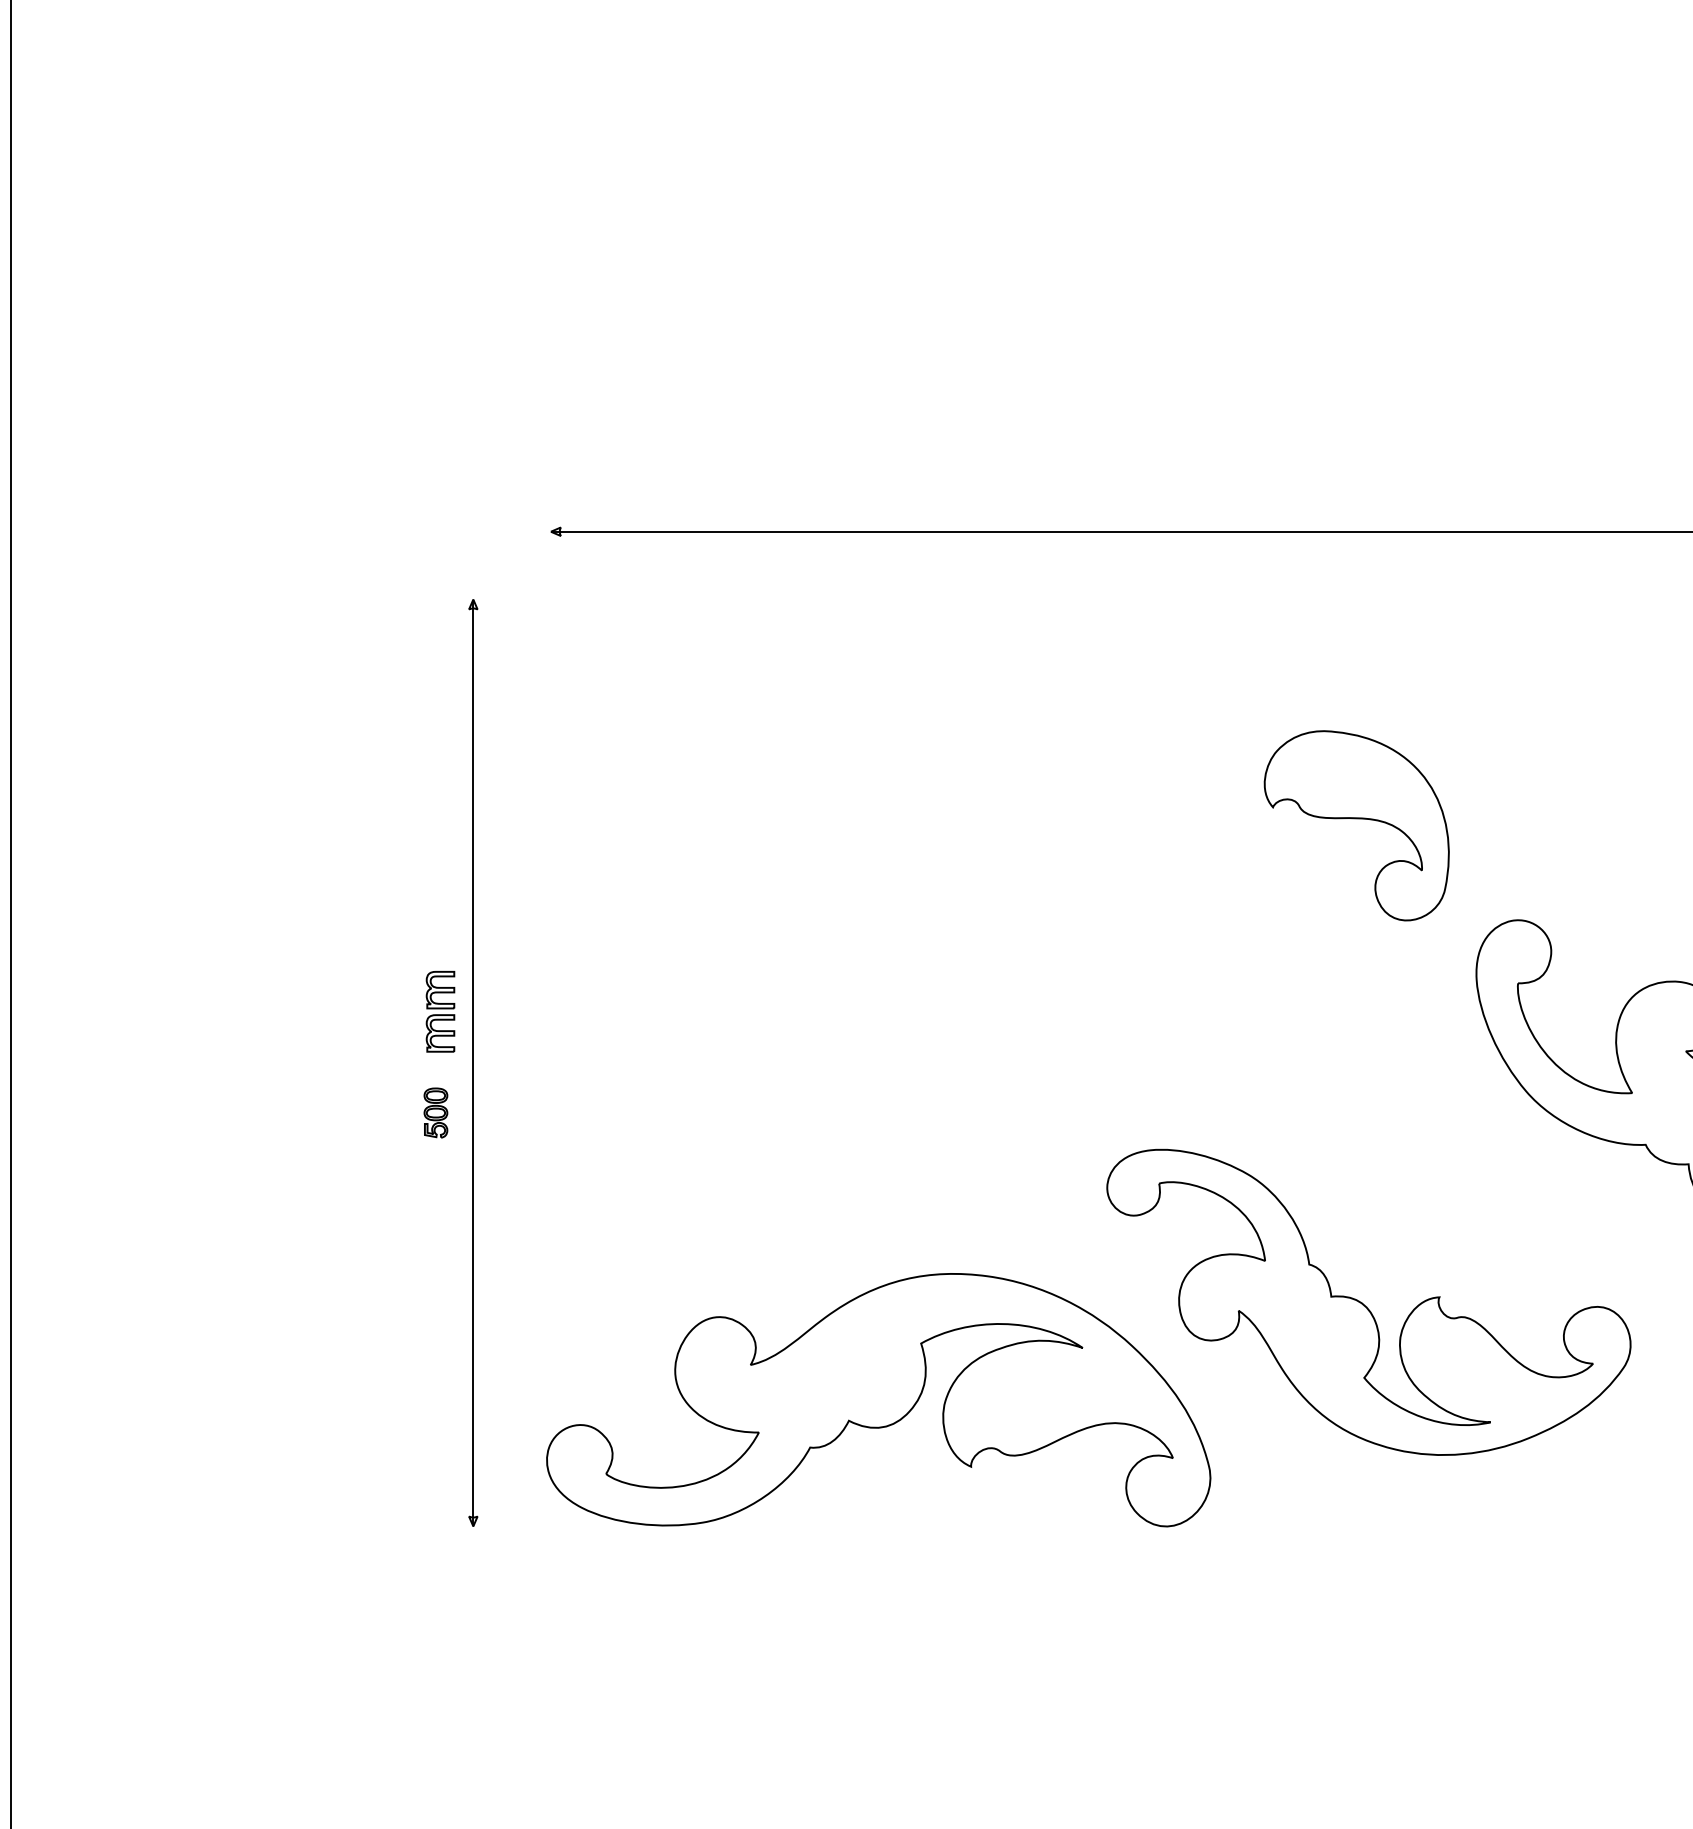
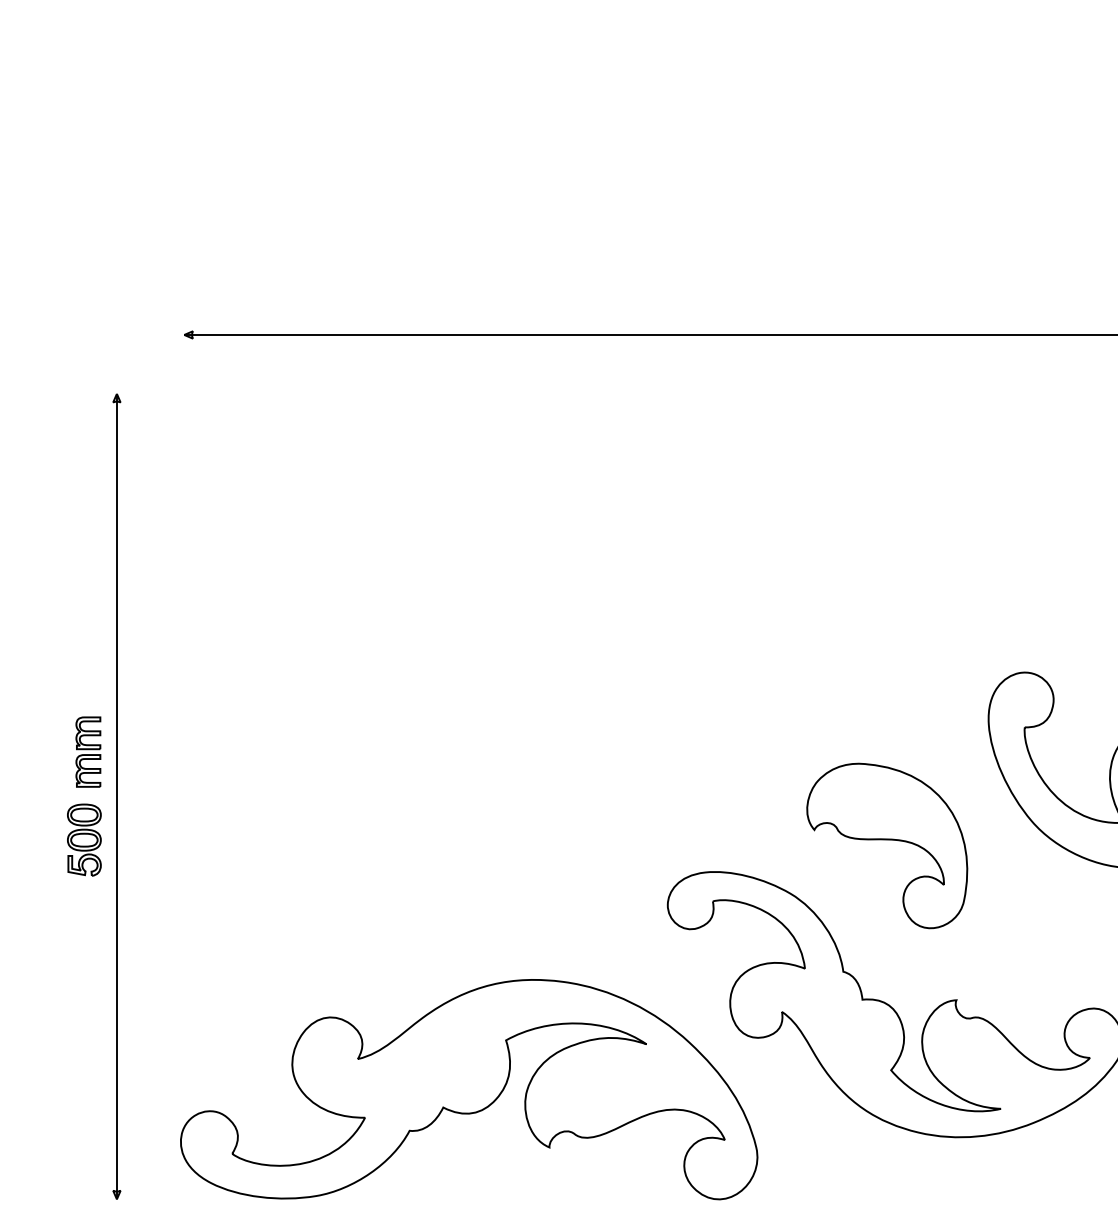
part: (1356, 825) -> (886, 845), moved
part: (435, 1112) -> (84, 839), size x1.67

